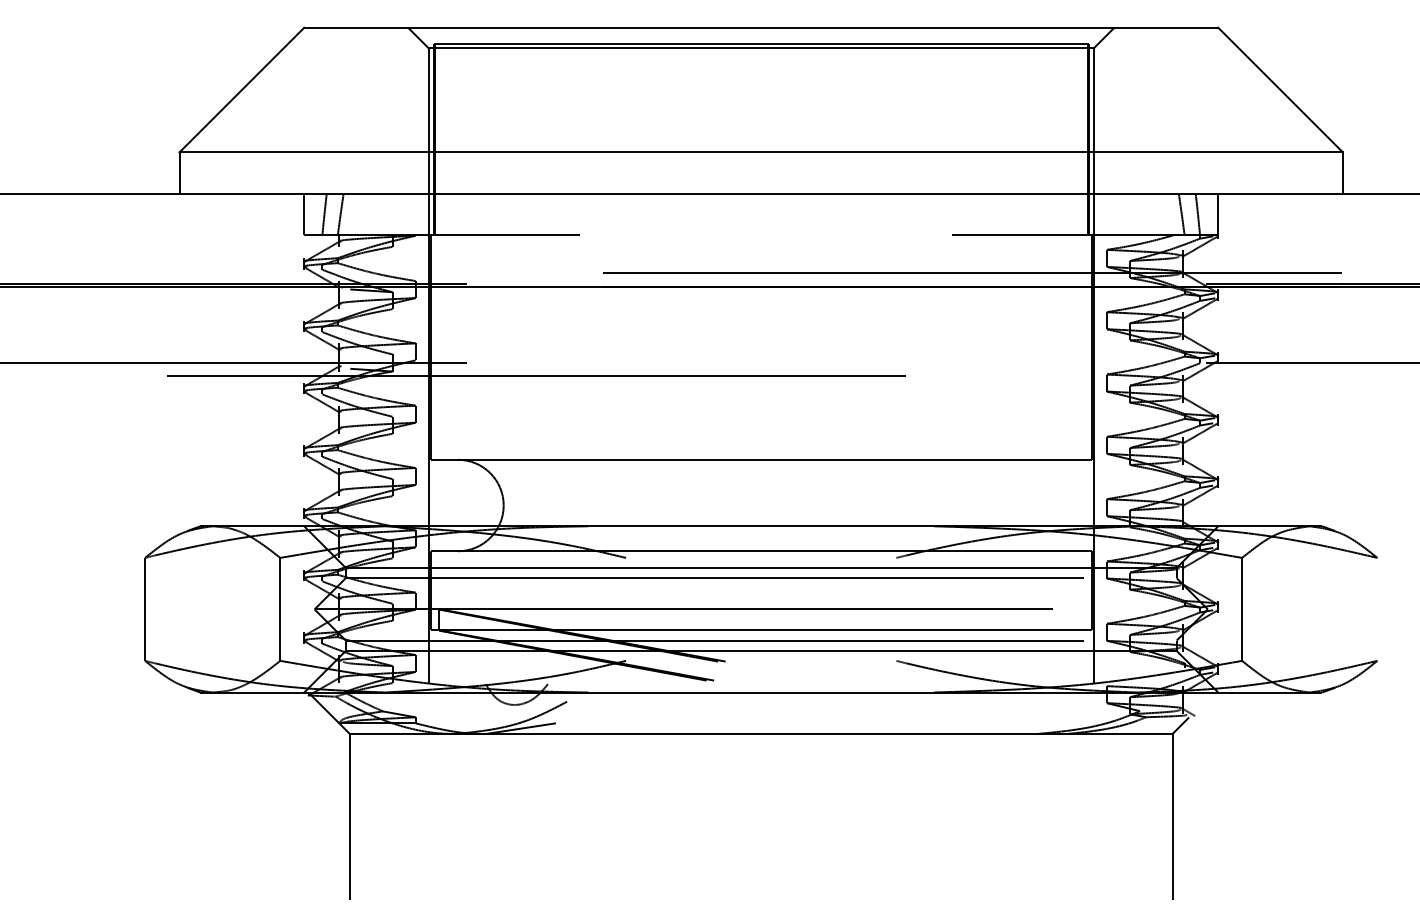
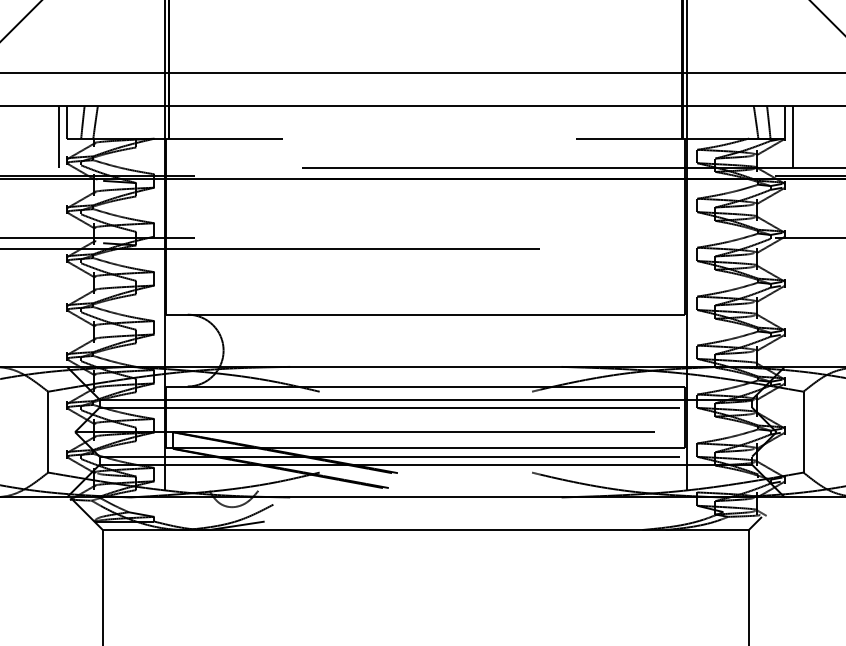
line: (294, 232) -> (59, 136), added
line: (1228, 232) -> (792, 136), added

